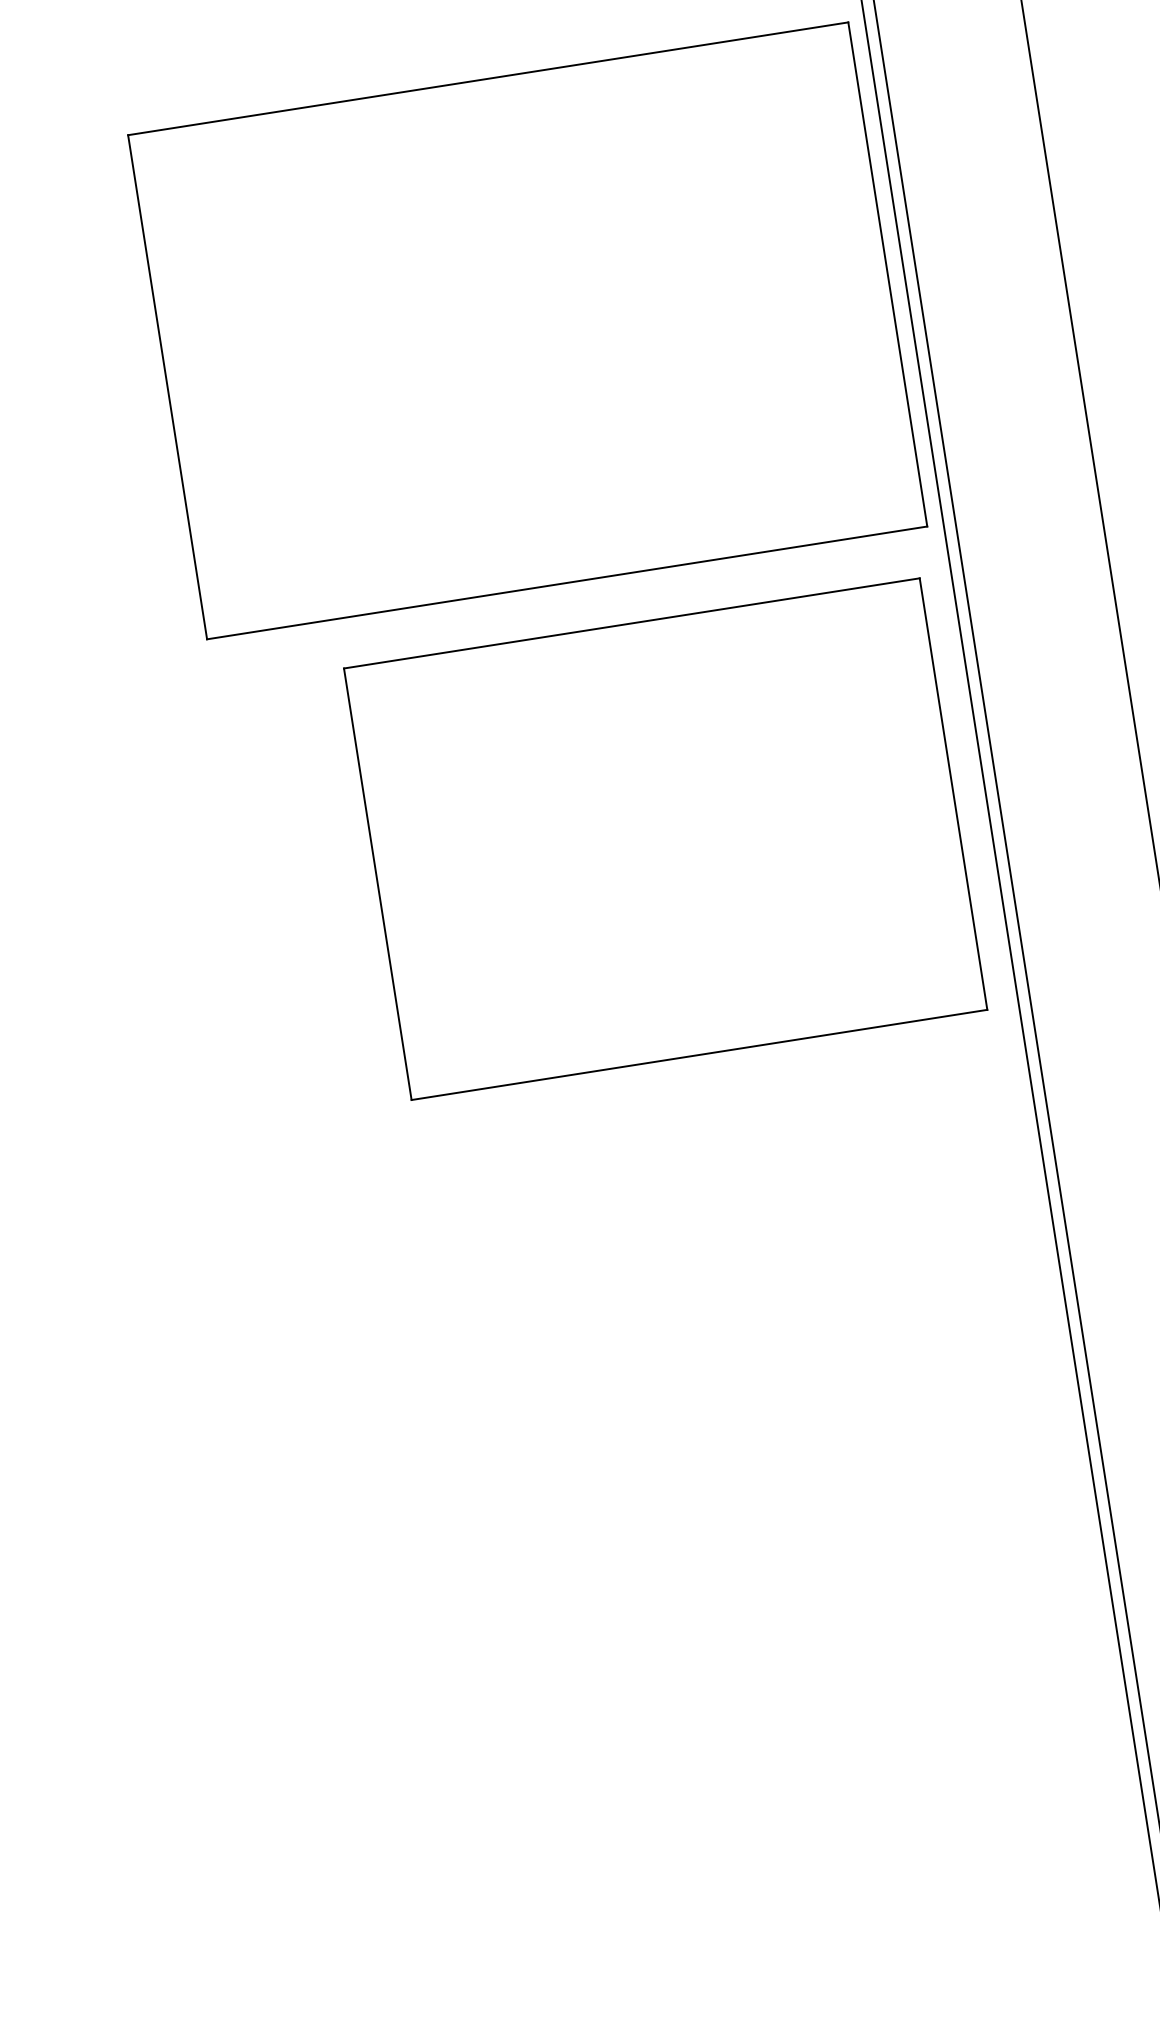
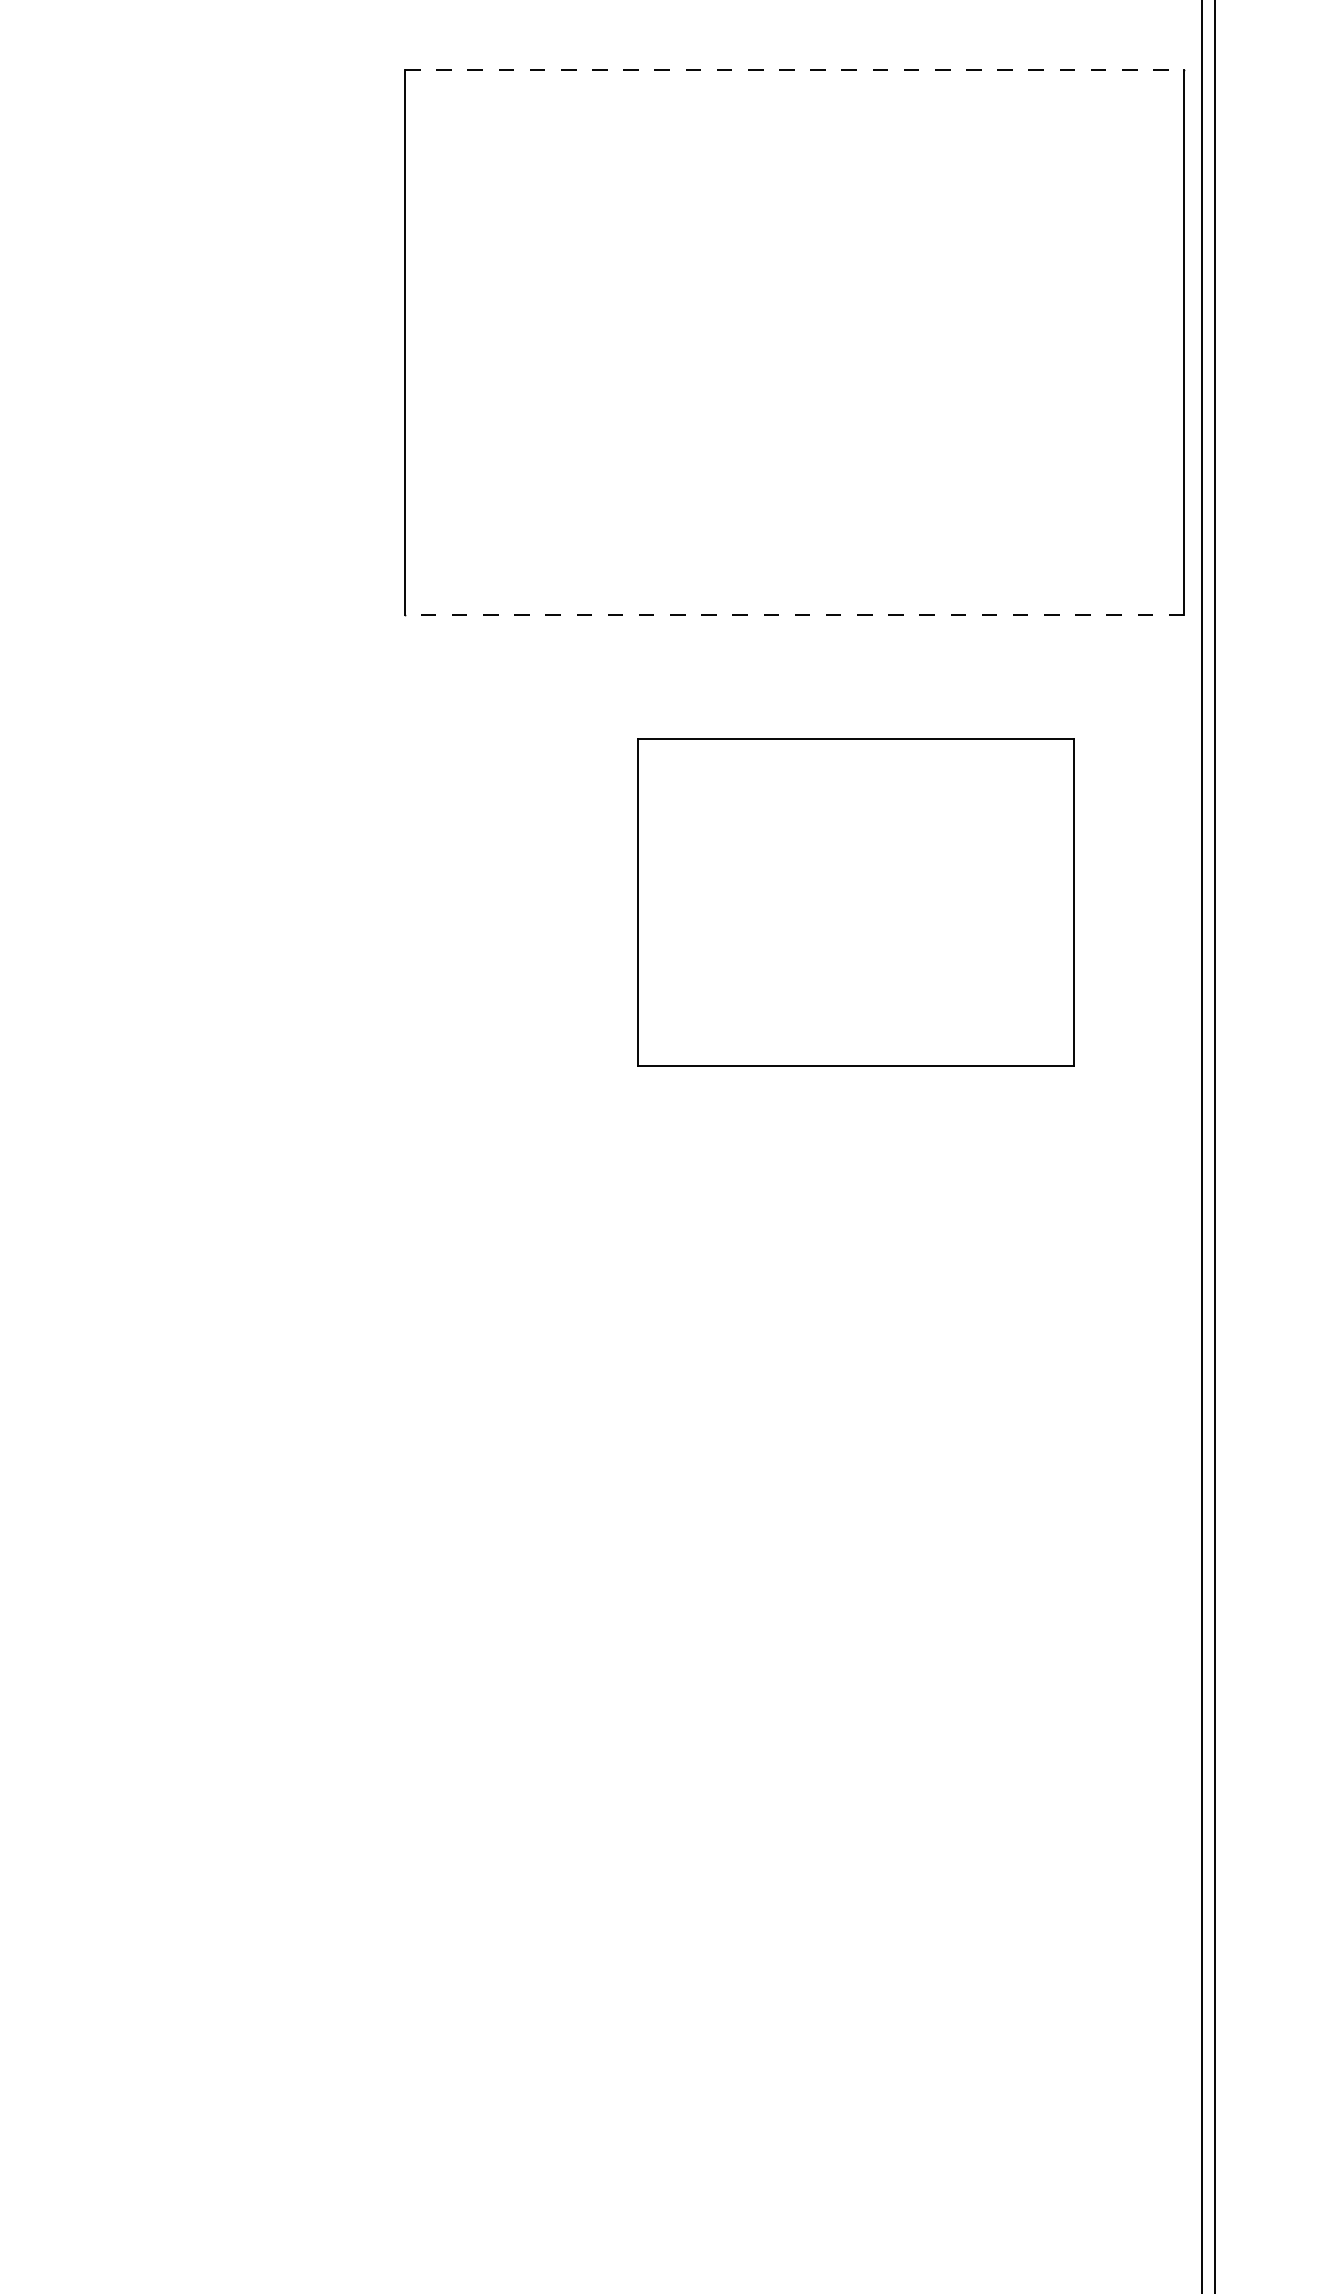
line: (487, 78) -> (794, 69), solid -> dashed
line: (566, 583) -> (794, 615), solid -> dashed
part: (665, 839) -> (856, 902), size x0.7

